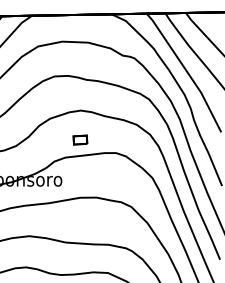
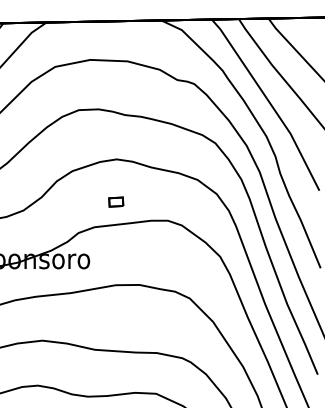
part: (80, 140) -> (116, 202), size x0.71

